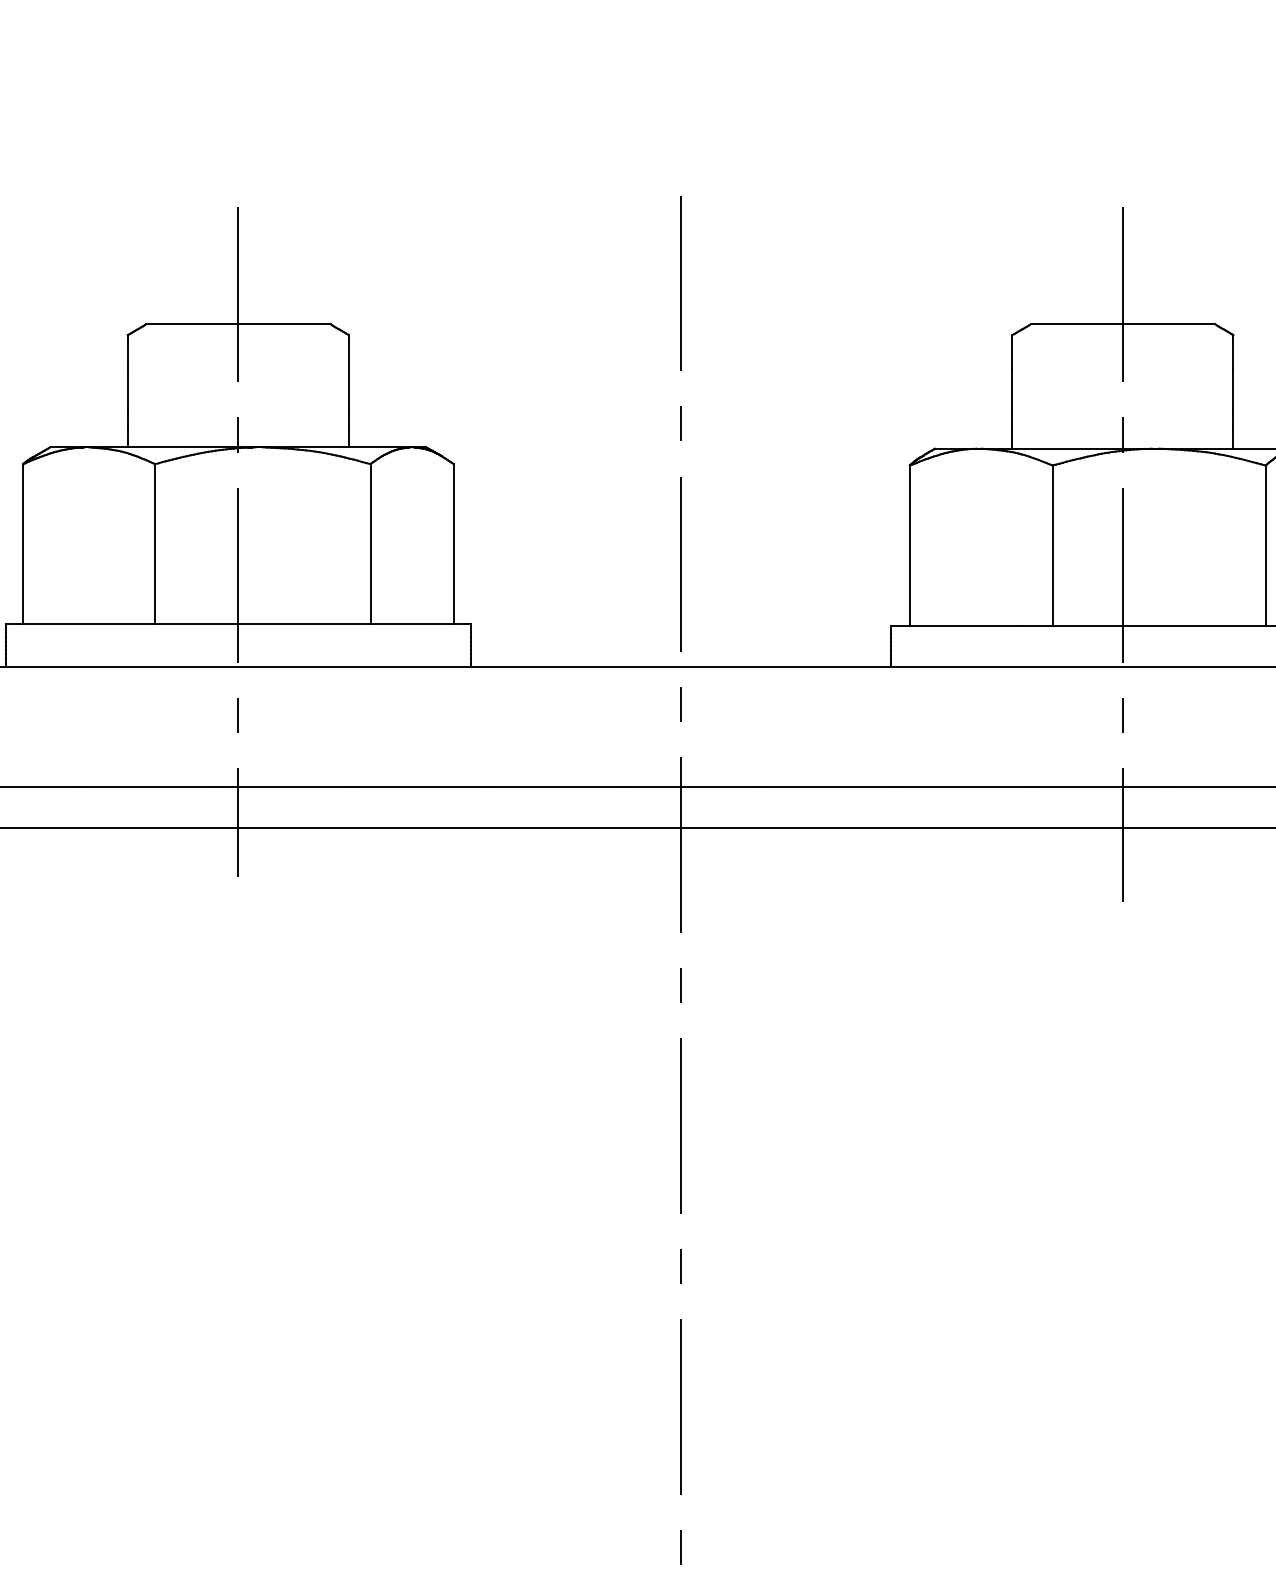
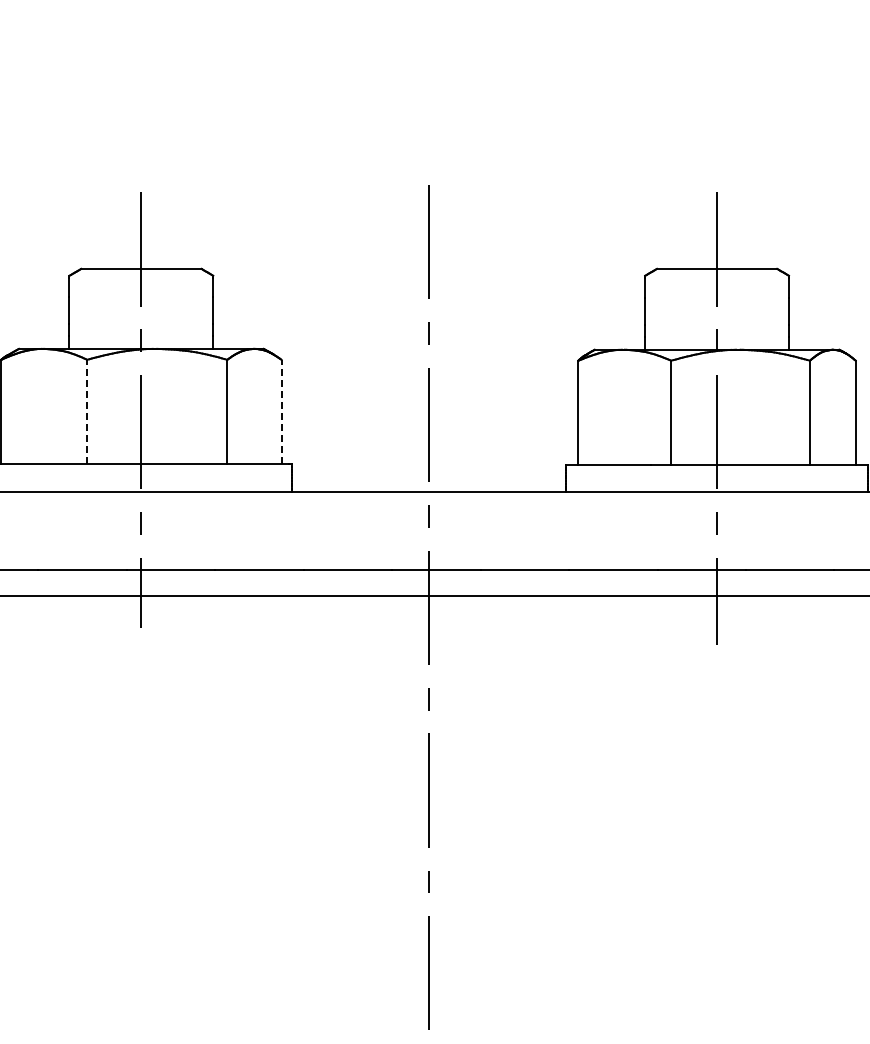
line: (155, 543) -> (87, 411), solid -> dashed
line: (453, 543) -> (281, 411), solid -> dashed

